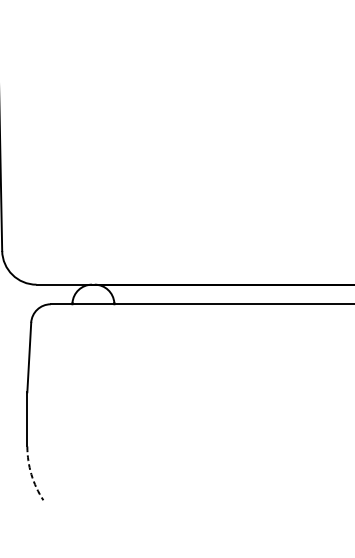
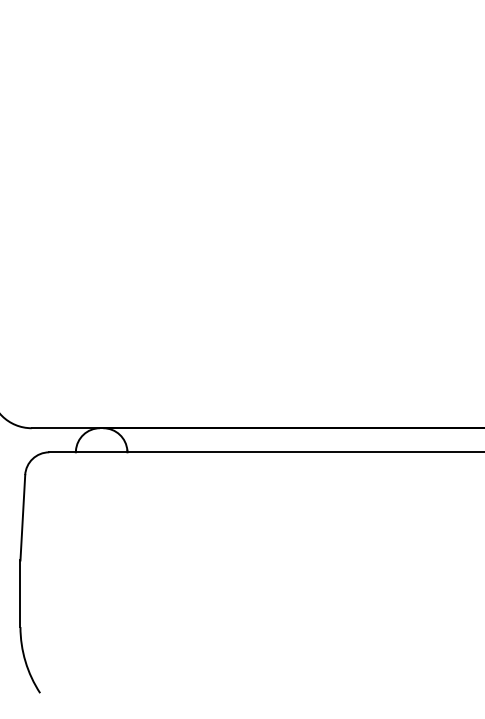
arc: (31, 474) -> (25, 661), dashed -> solid

